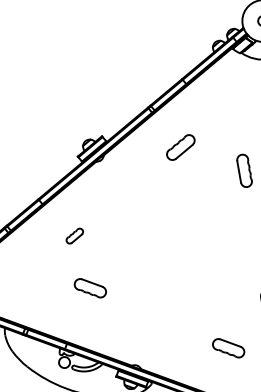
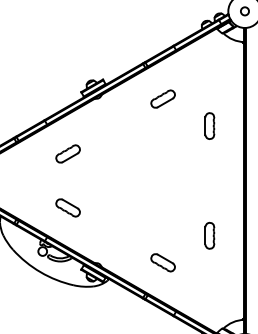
part: (74, 235) -> (67, 153), size x1.67
part: (89, 287) -> (67, 207), moved
part: (227, 348) -> (162, 262), moved

